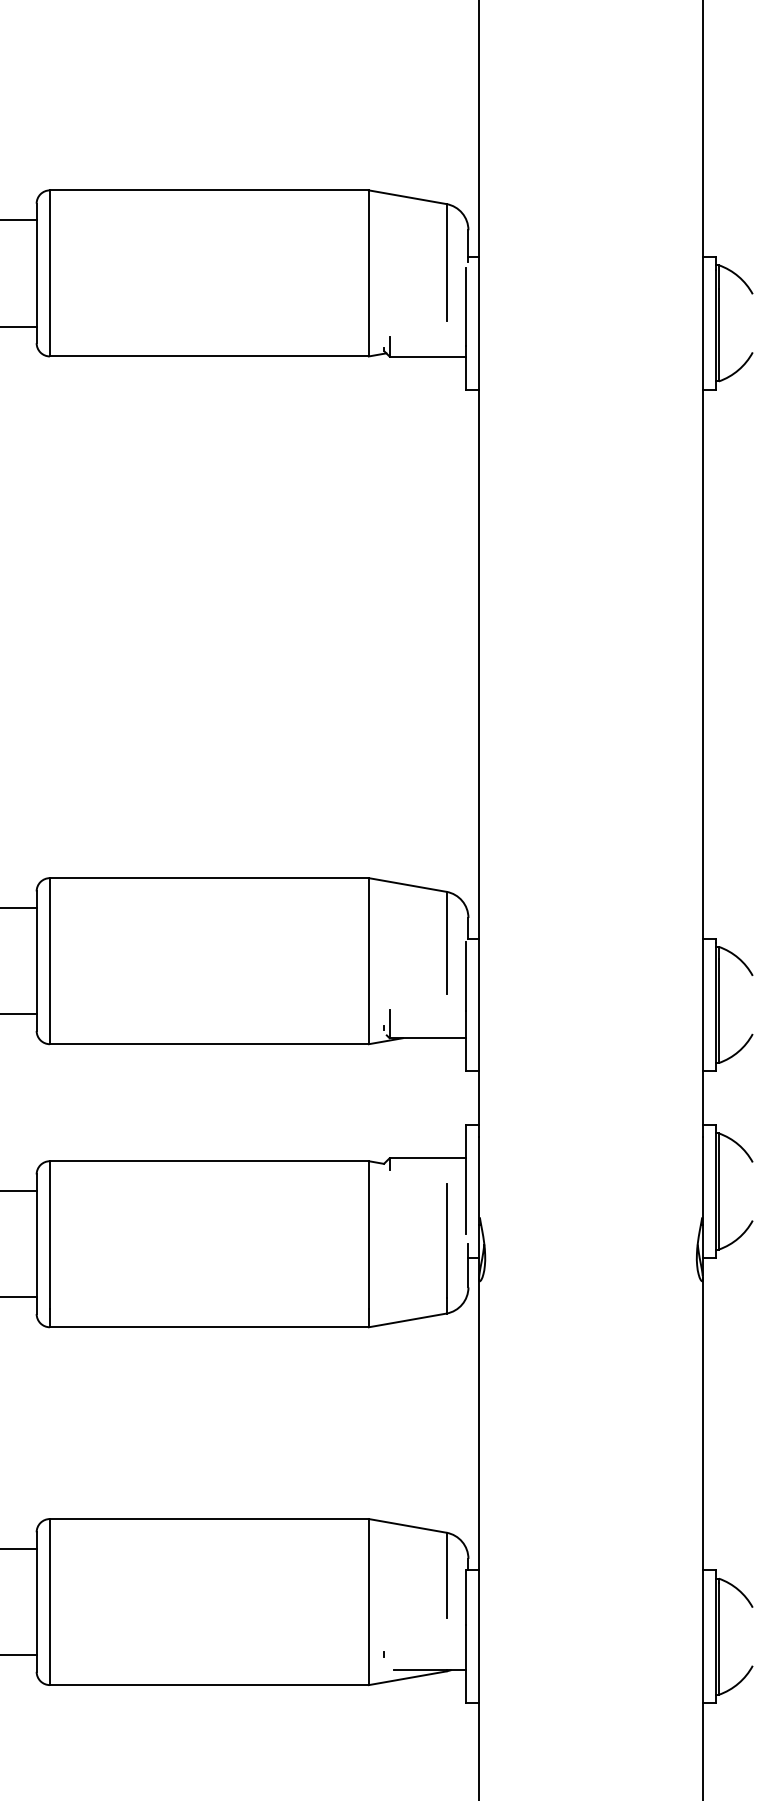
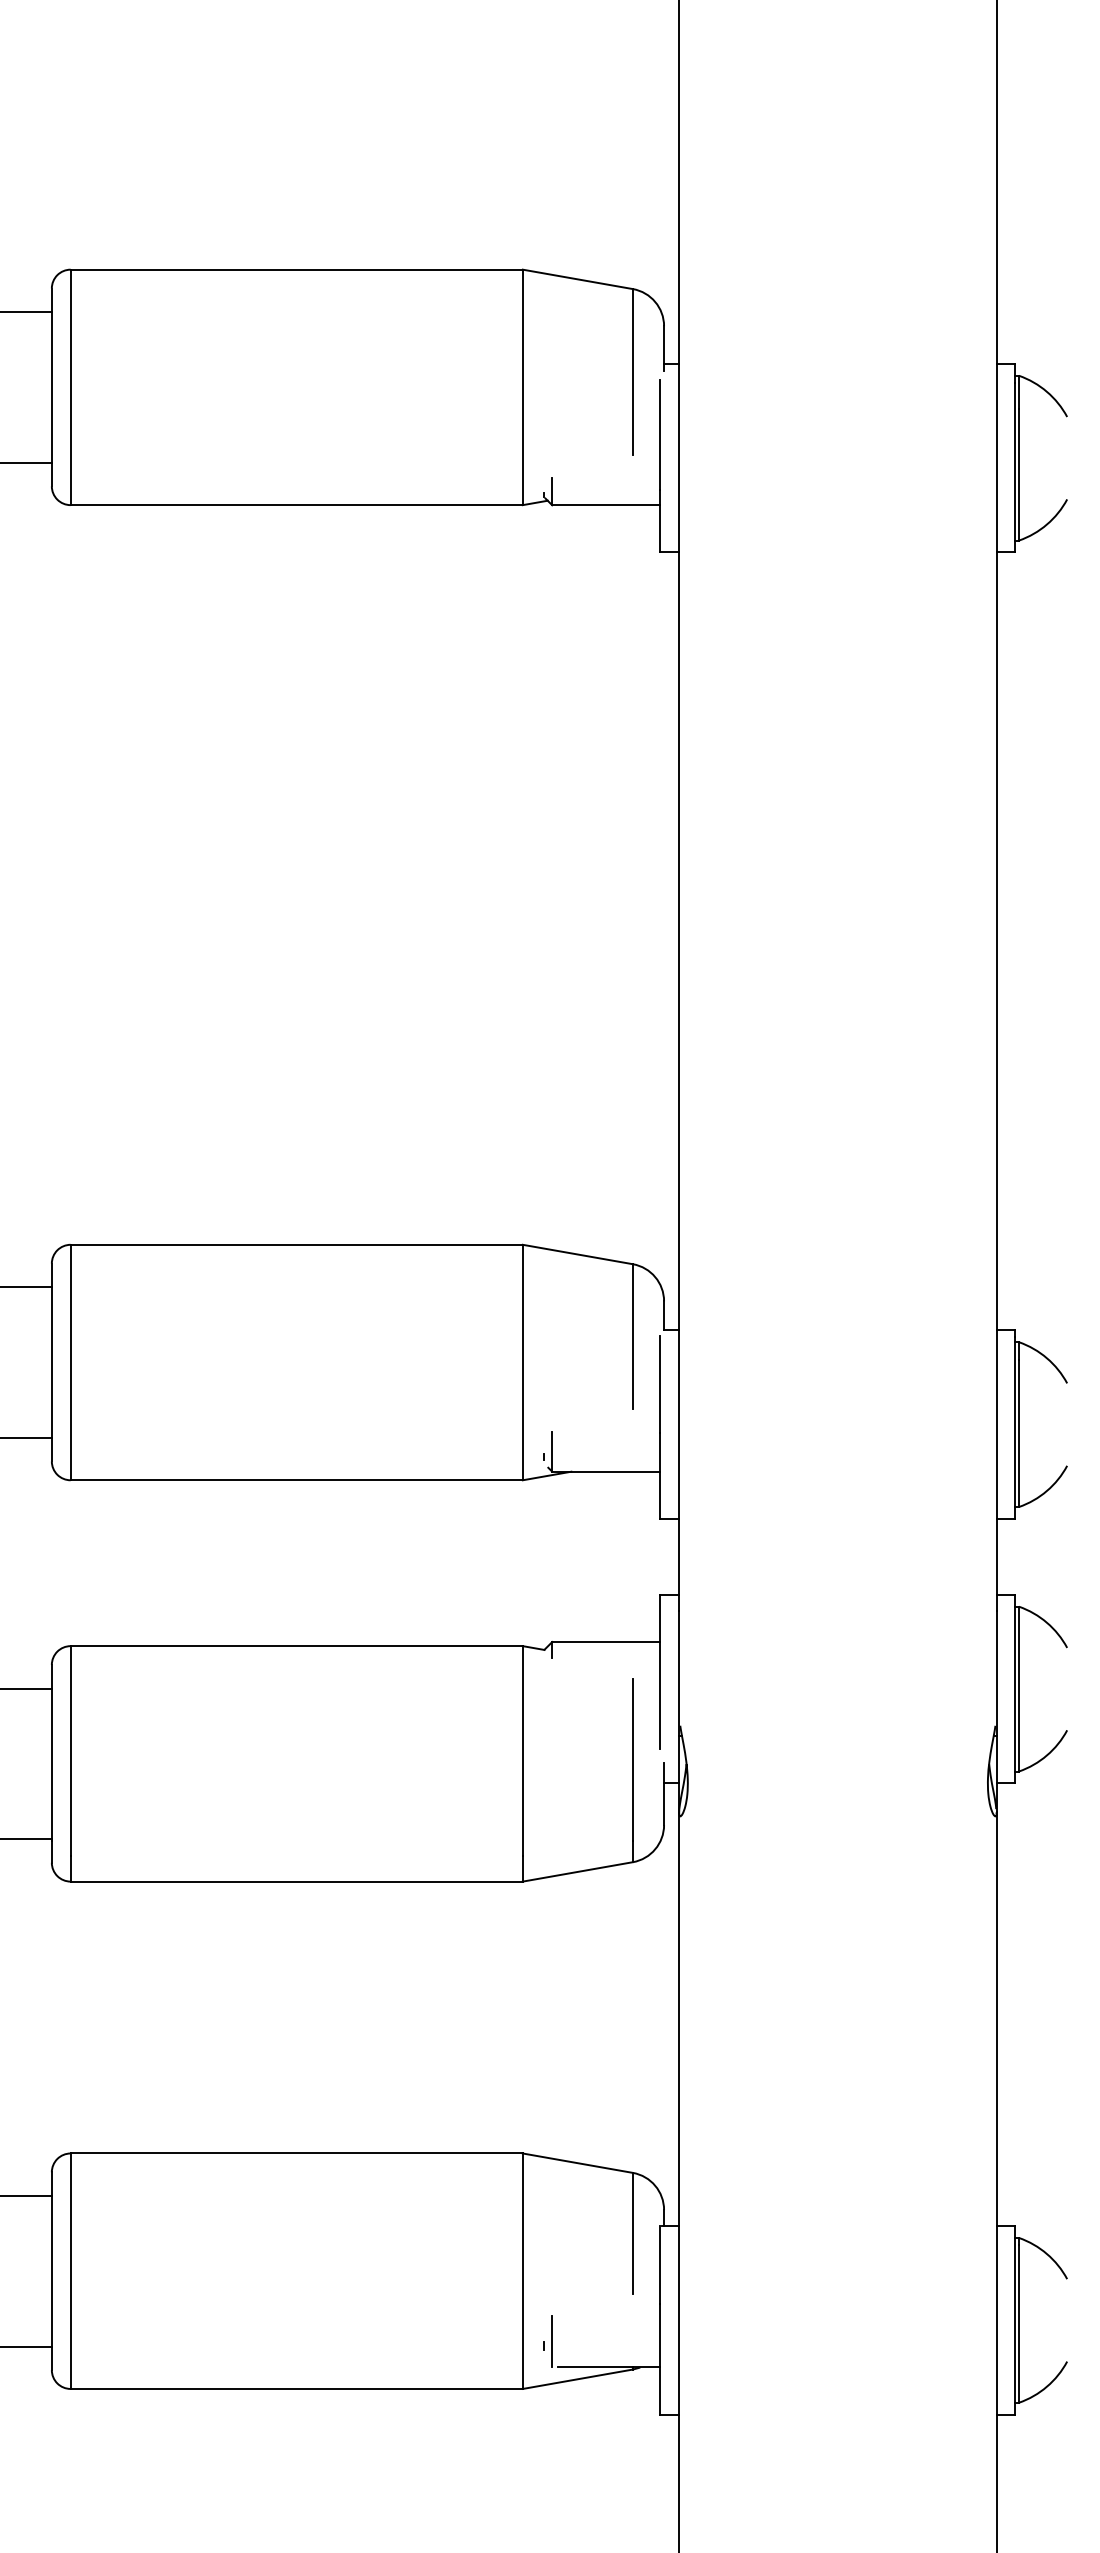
line: (389, 1651) -> (552, 2341), added

